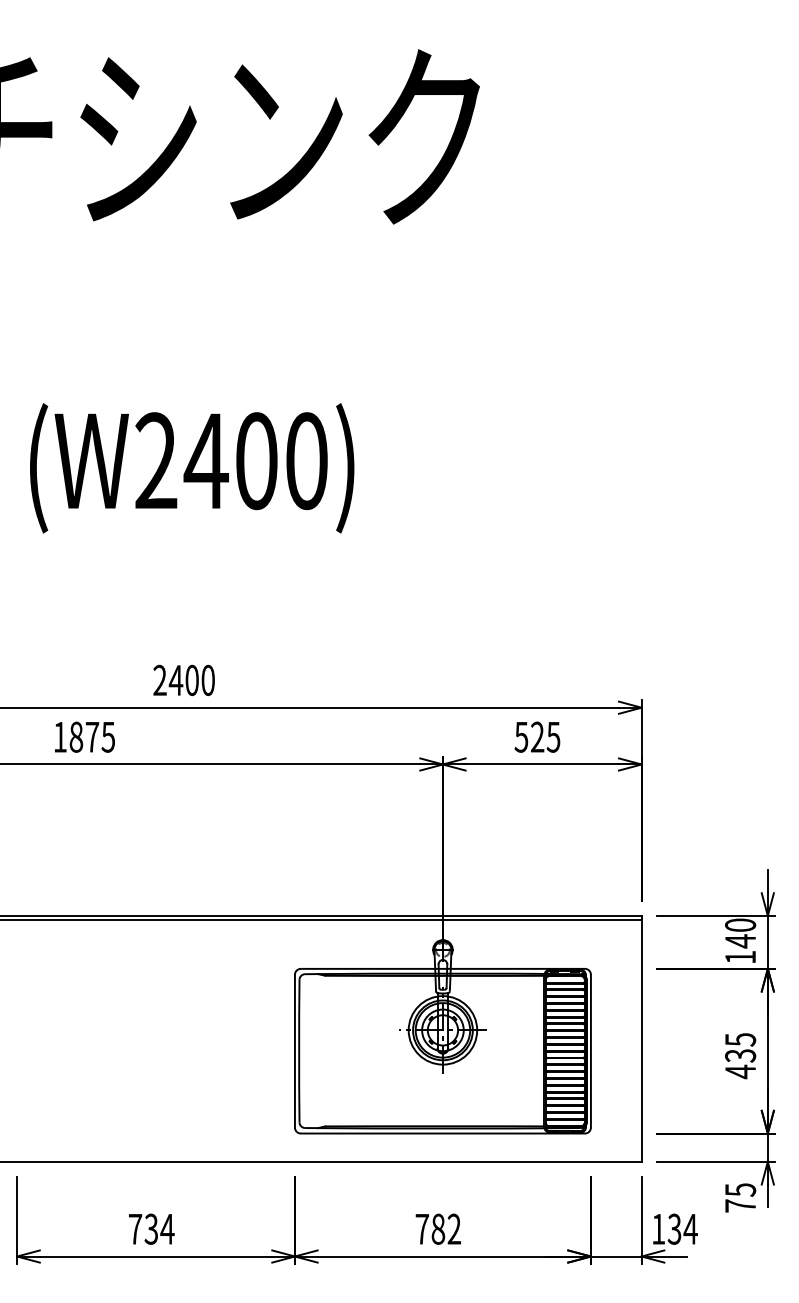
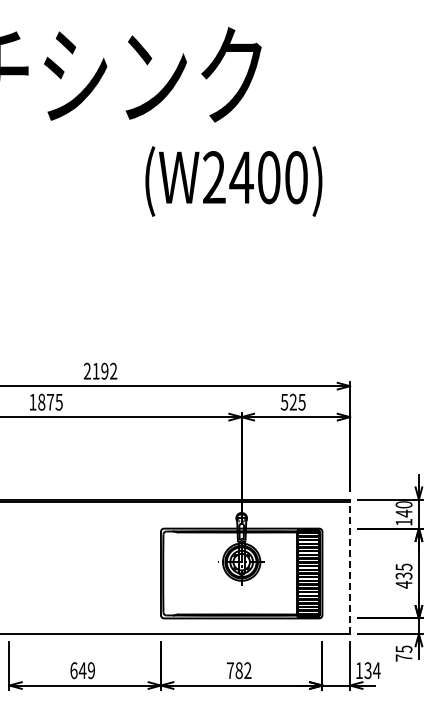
text: (191, 468) -> (233, 181), moved
text: (191, 680) -> (104, 371), 2400 -> 2192
line: (642, 1038) -> (350, 566), solid -> dashed
text: (151, 1228) -> (82, 670), 734 -> 649

